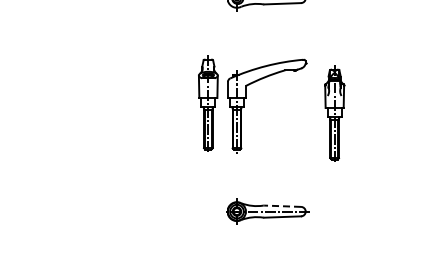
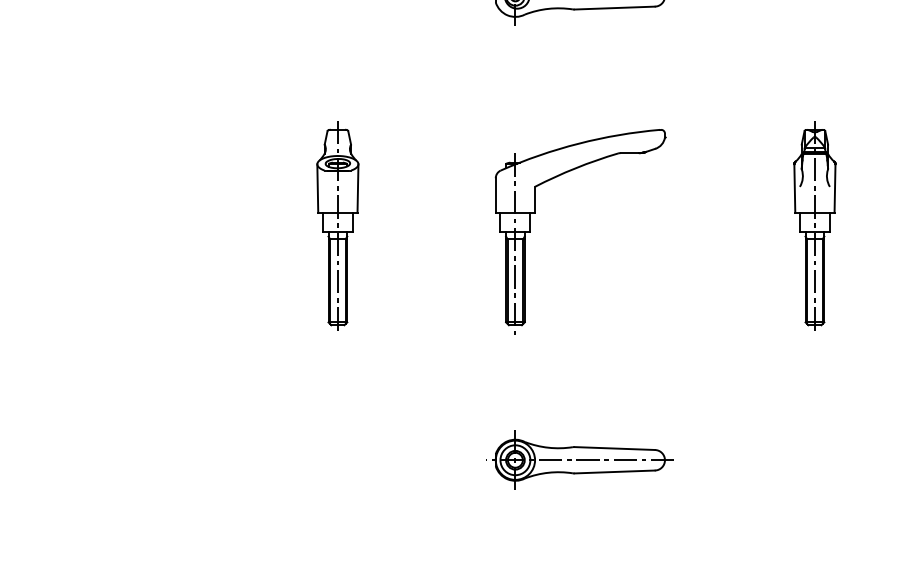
part: (208, 103) -> (338, 225), moved
part: (334, 113) -> (814, 225), moved
line: (282, 206) -> (614, 449), dashed -> solid

